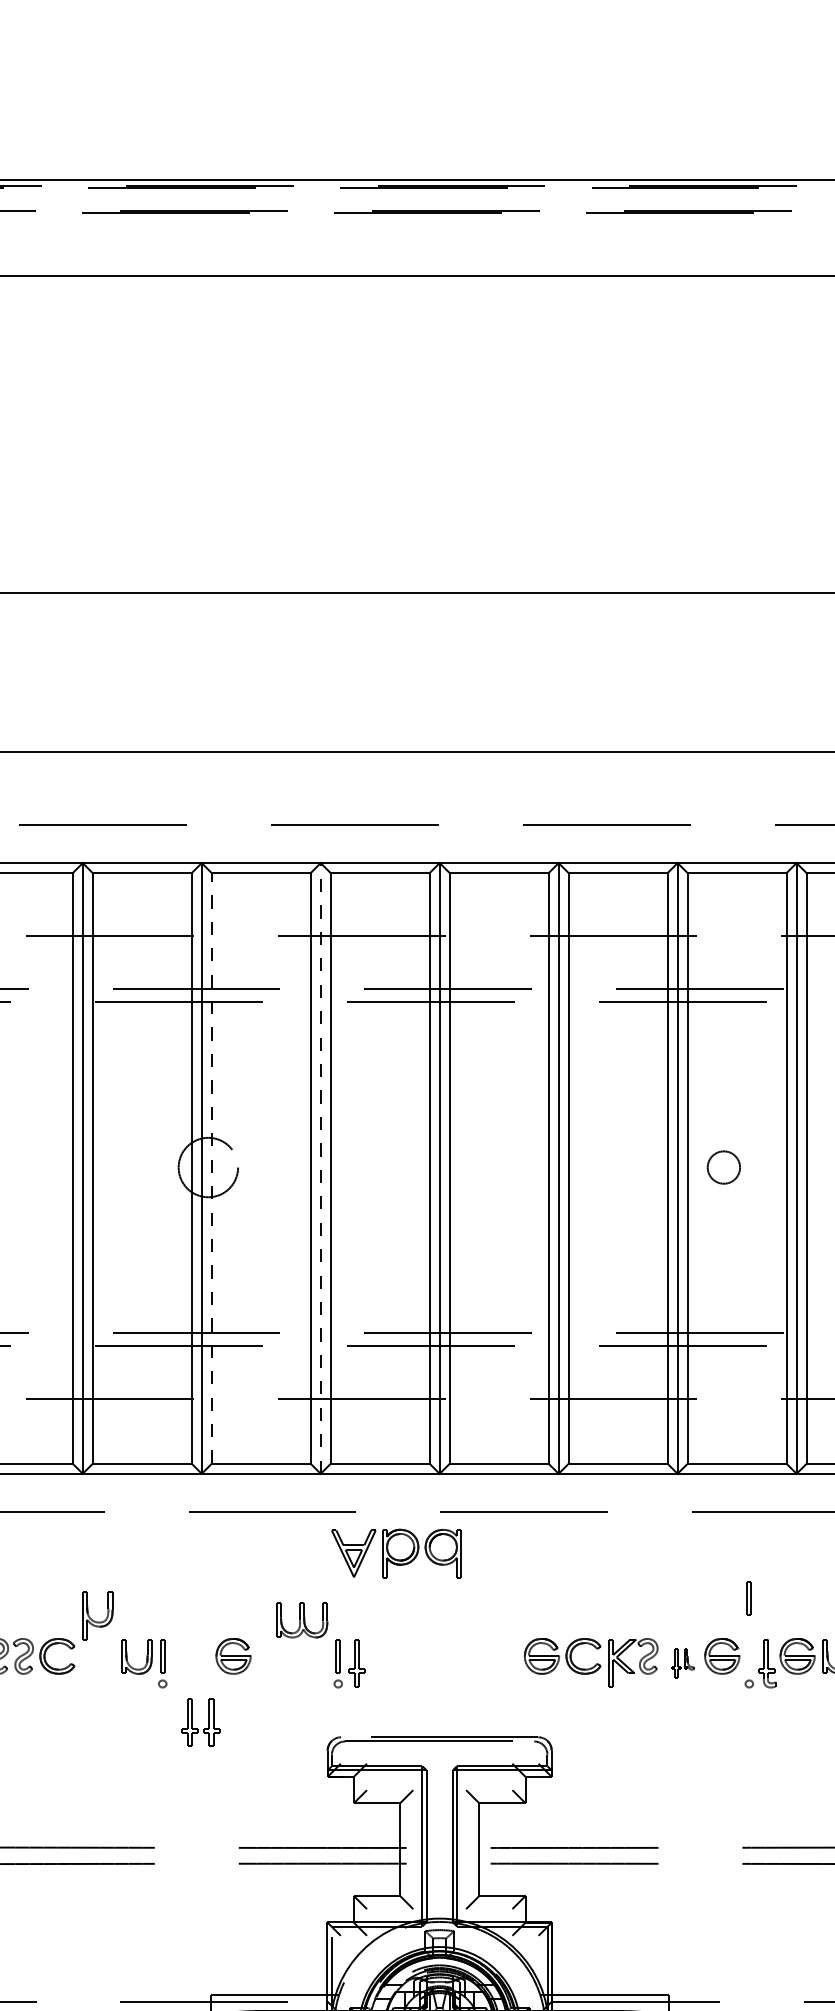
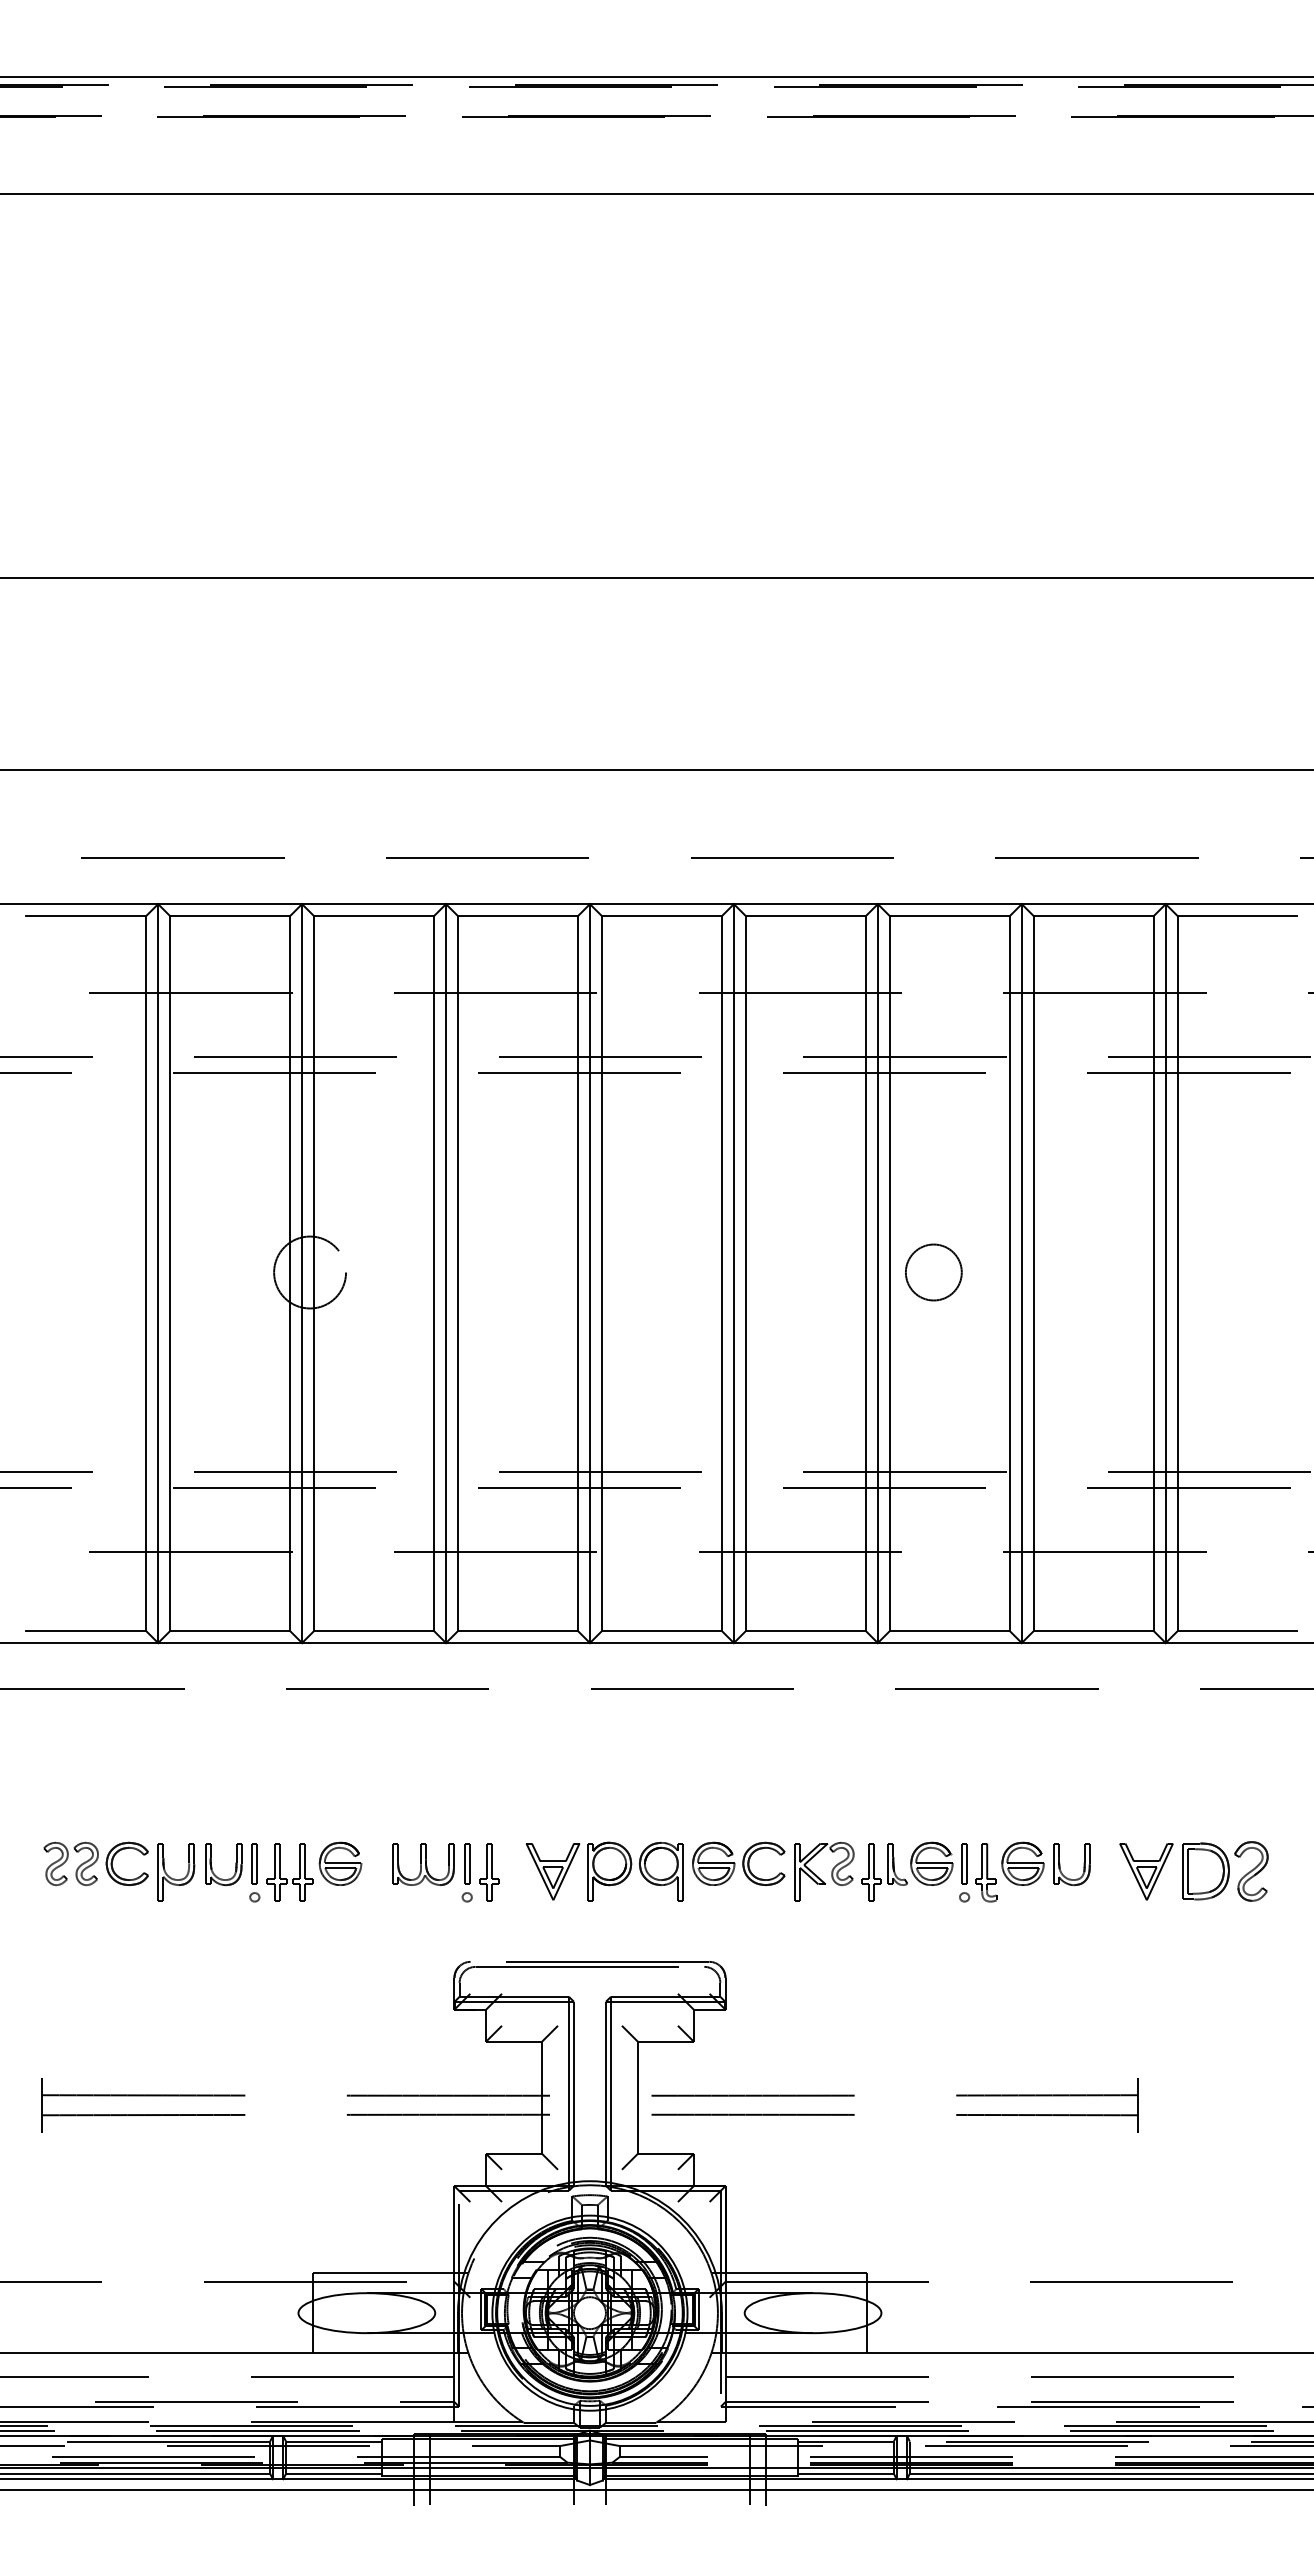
circle: (723, 1167) -> (933, 1272), size x1.43
line: (212, 1168) -> (314, 1273), dashed -> solid
line: (321, 1168) -> (446, 1273), dashed -> solid
part: (396, 1553) -> (604, 1871), moved
part: (749, 1598) -> (964, 1863), moved
part: (302, 1620) -> (423, 1864), moved
part: (97, 1621) -> (175, 1878), moved
part: (683, 1663) -> (884, 1872), size x1.67
part: (197, 1727) -> (286, 1878), moved

